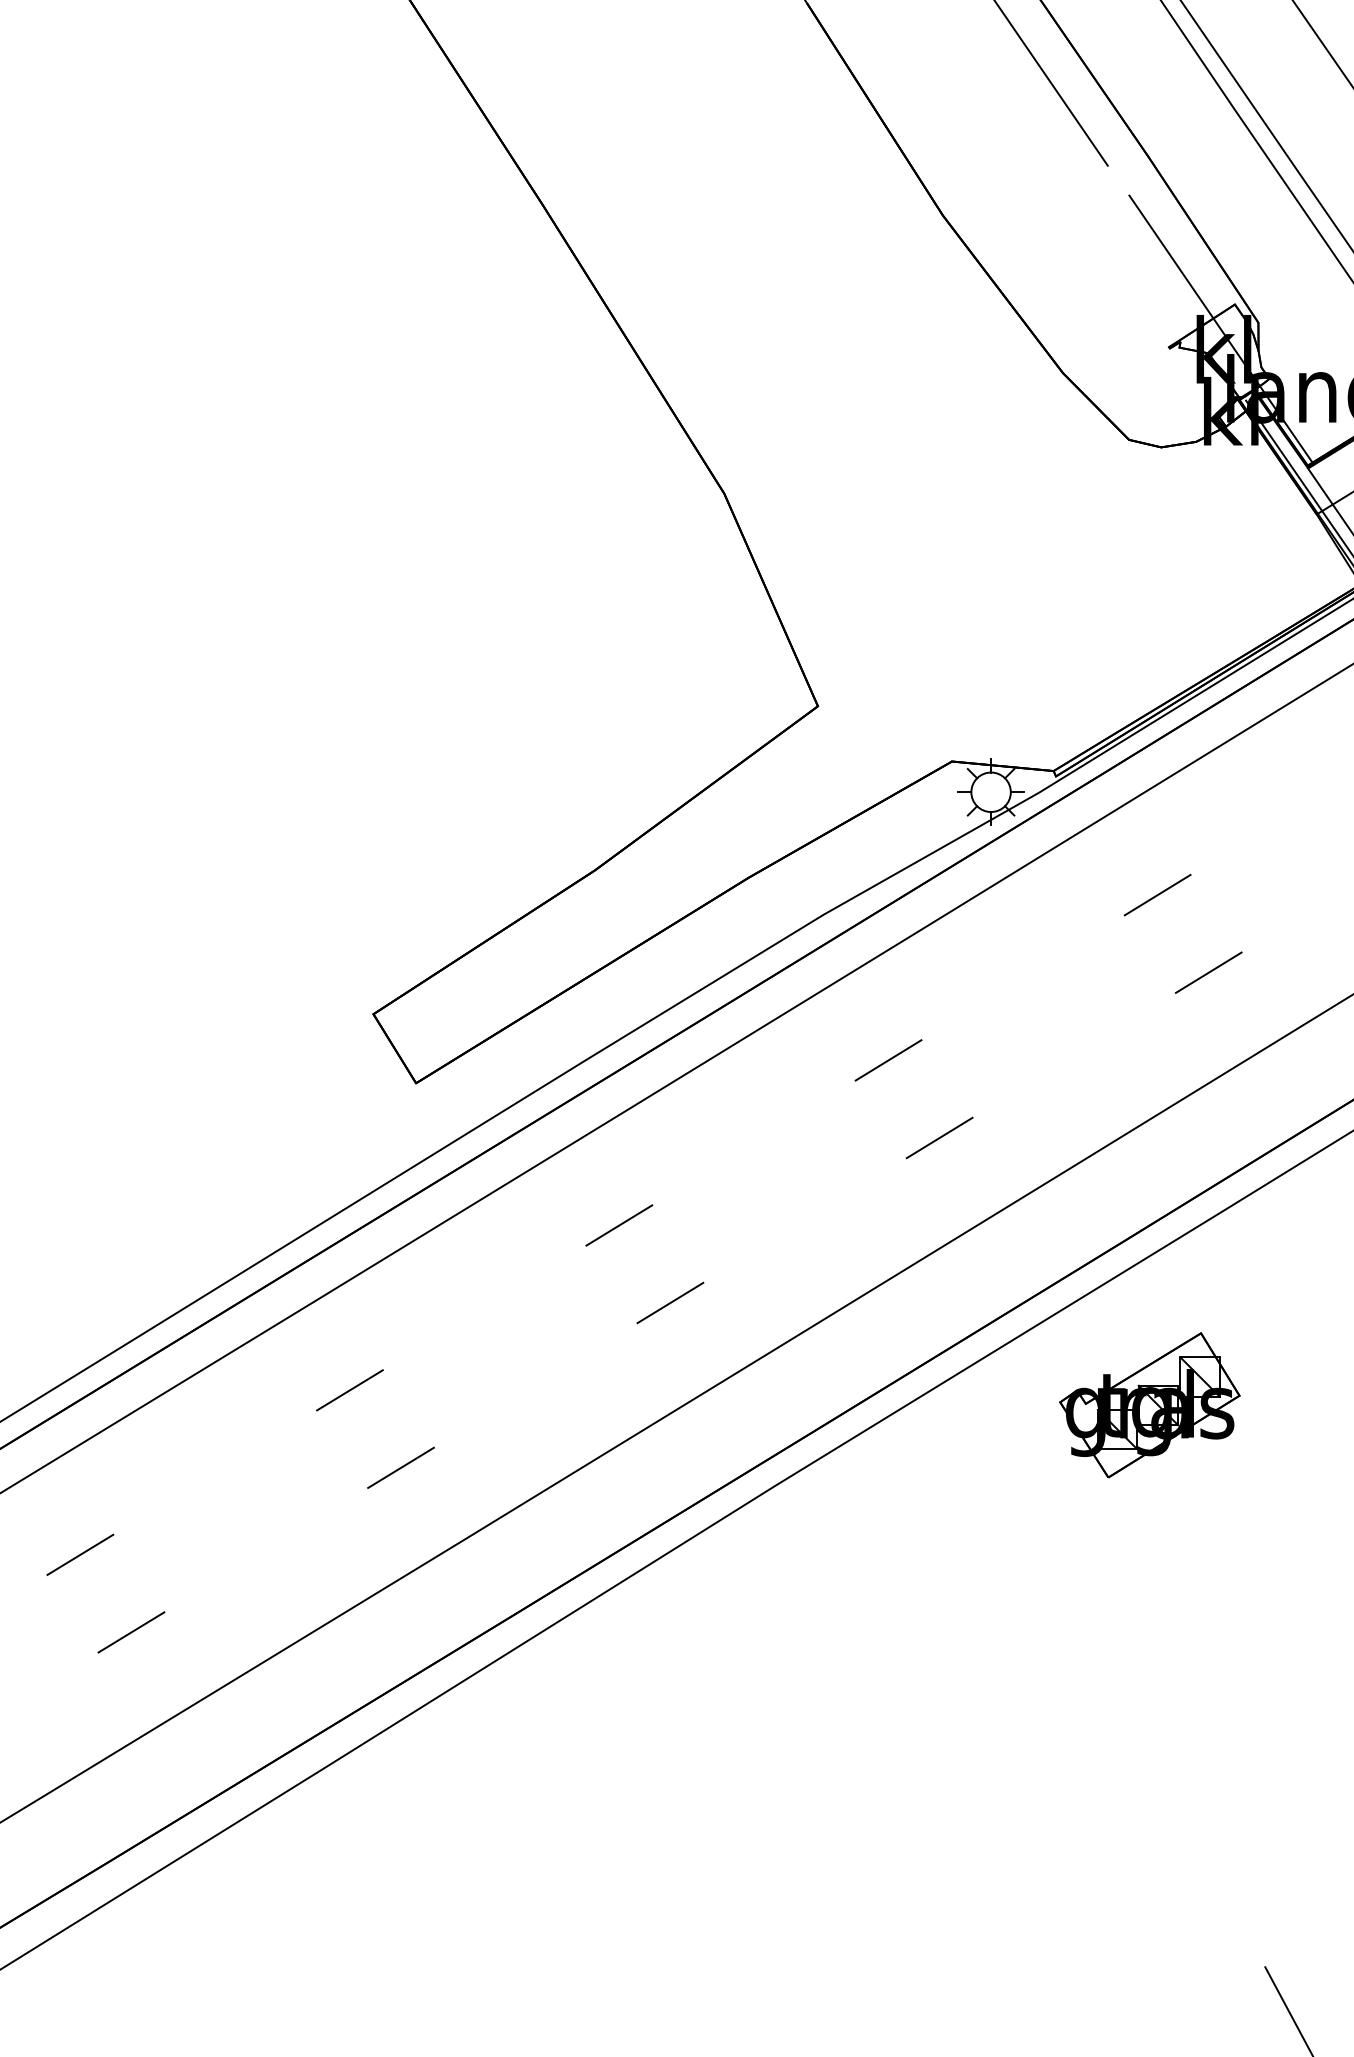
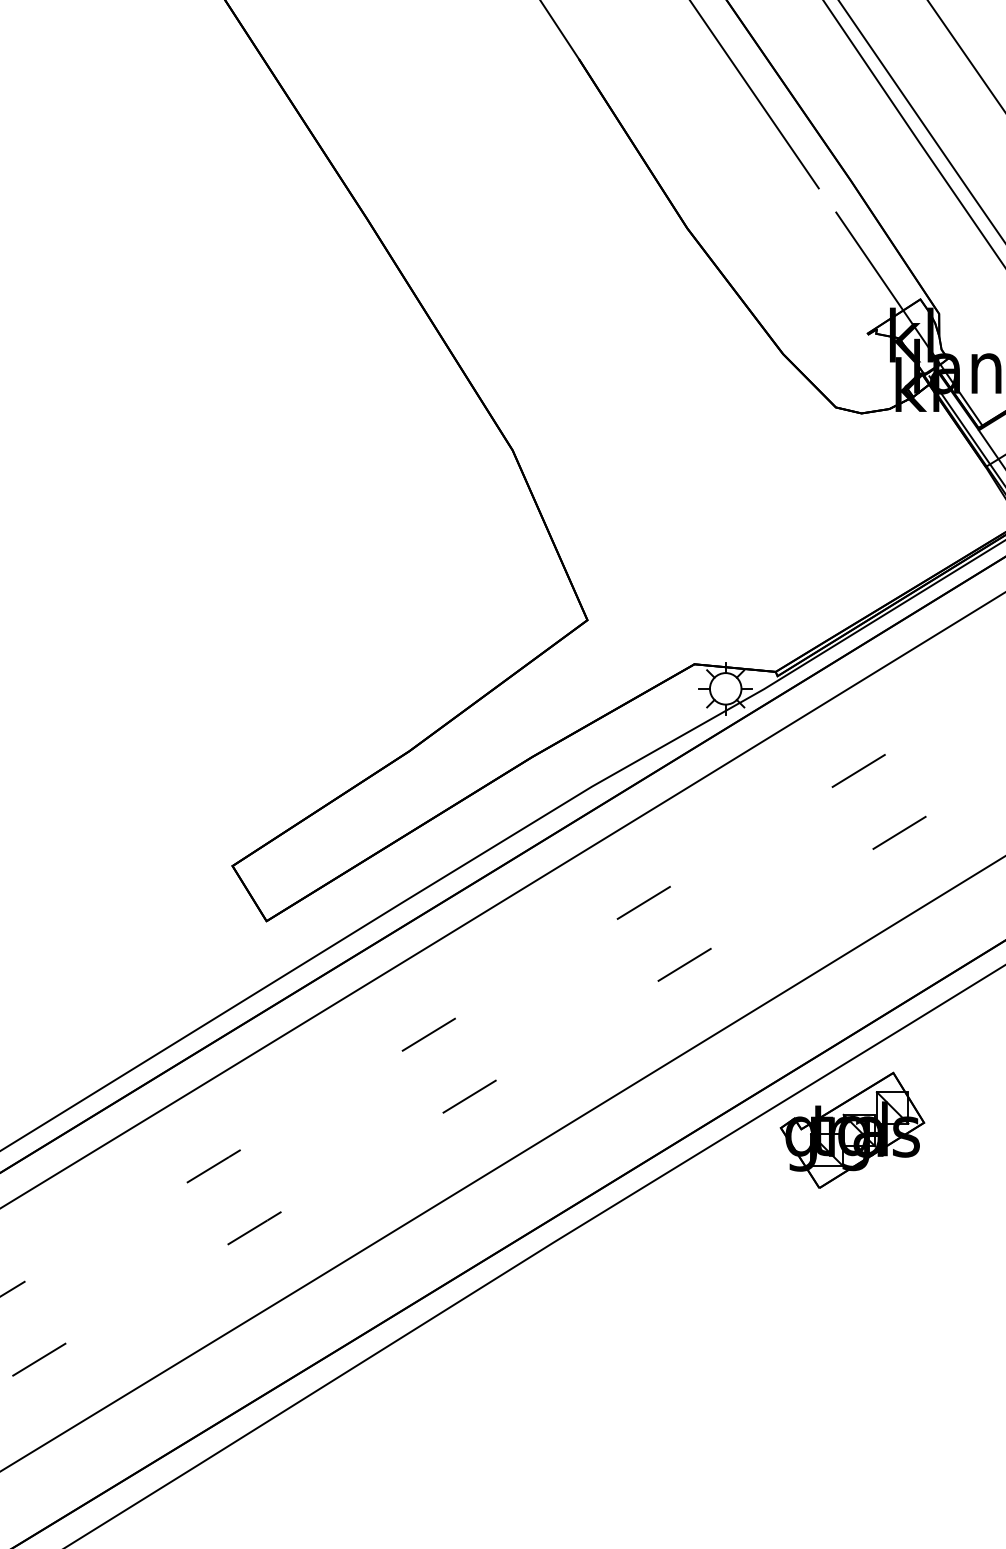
part: (1149, 1405) -> (852, 1130), moved

